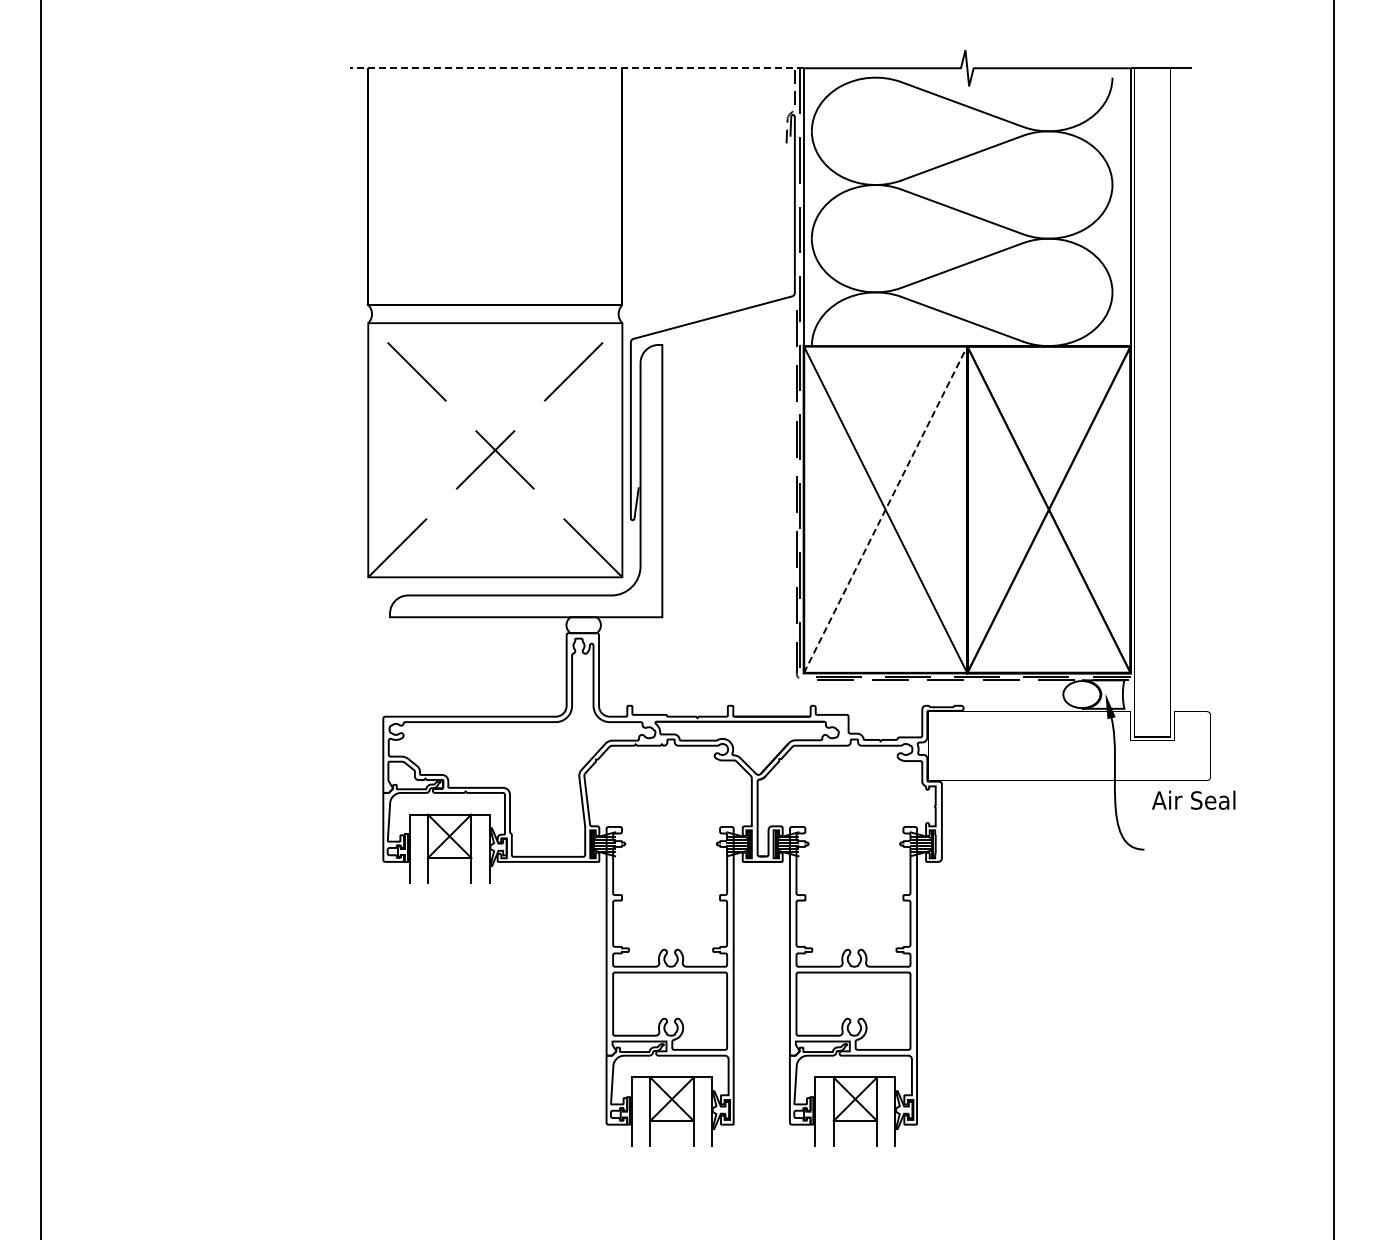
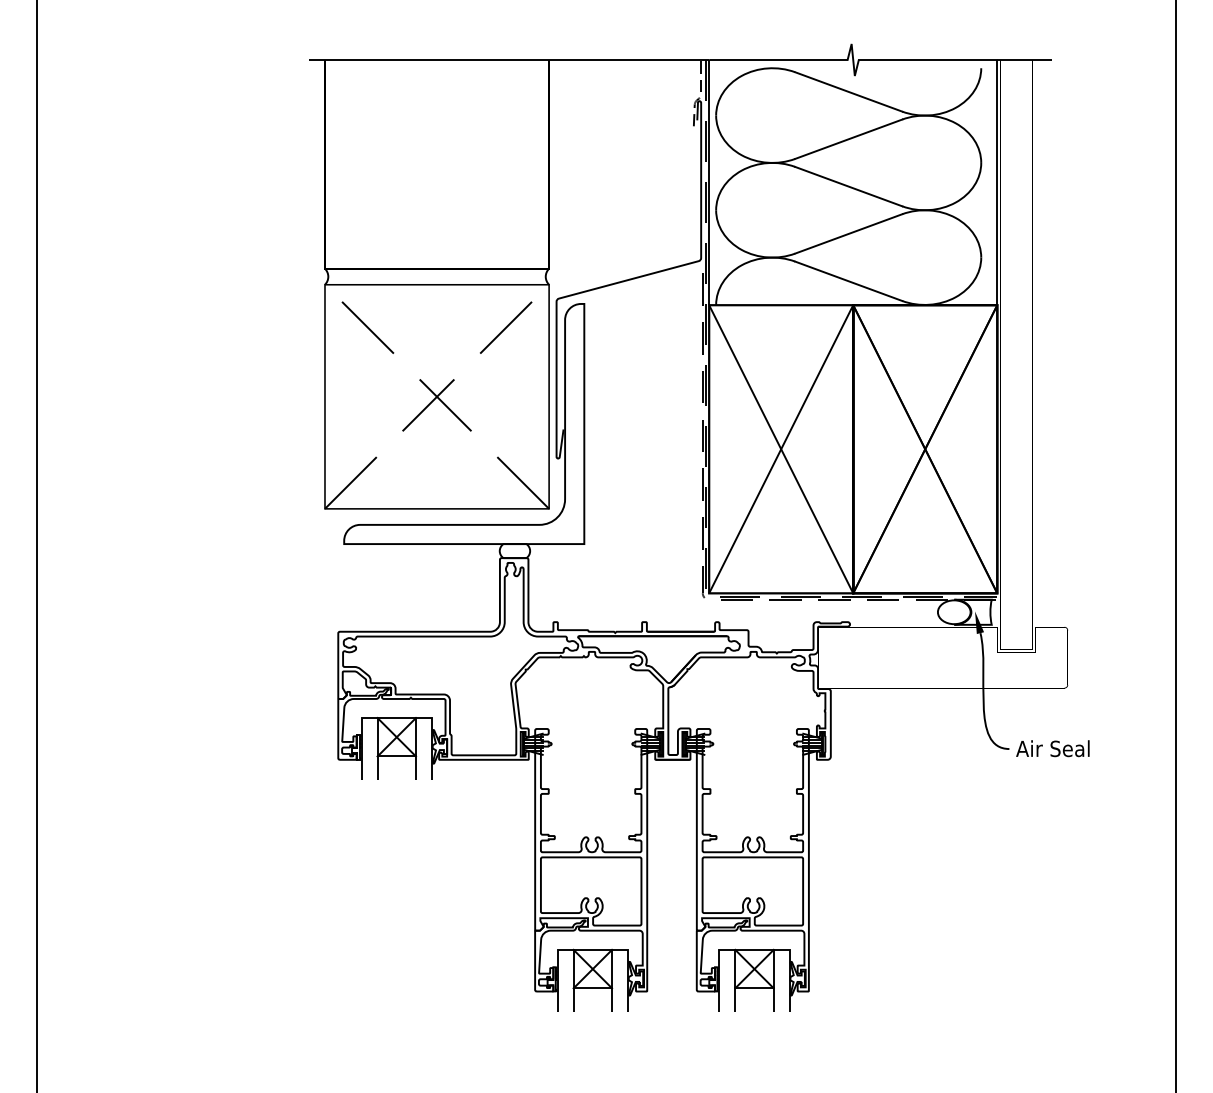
line: (577, 68) -> (509, 60), dashed -> solid
line: (885, 509) -> (781, 449), dashed -> solid
text: (1193, 799) -> (1052, 747), moved

